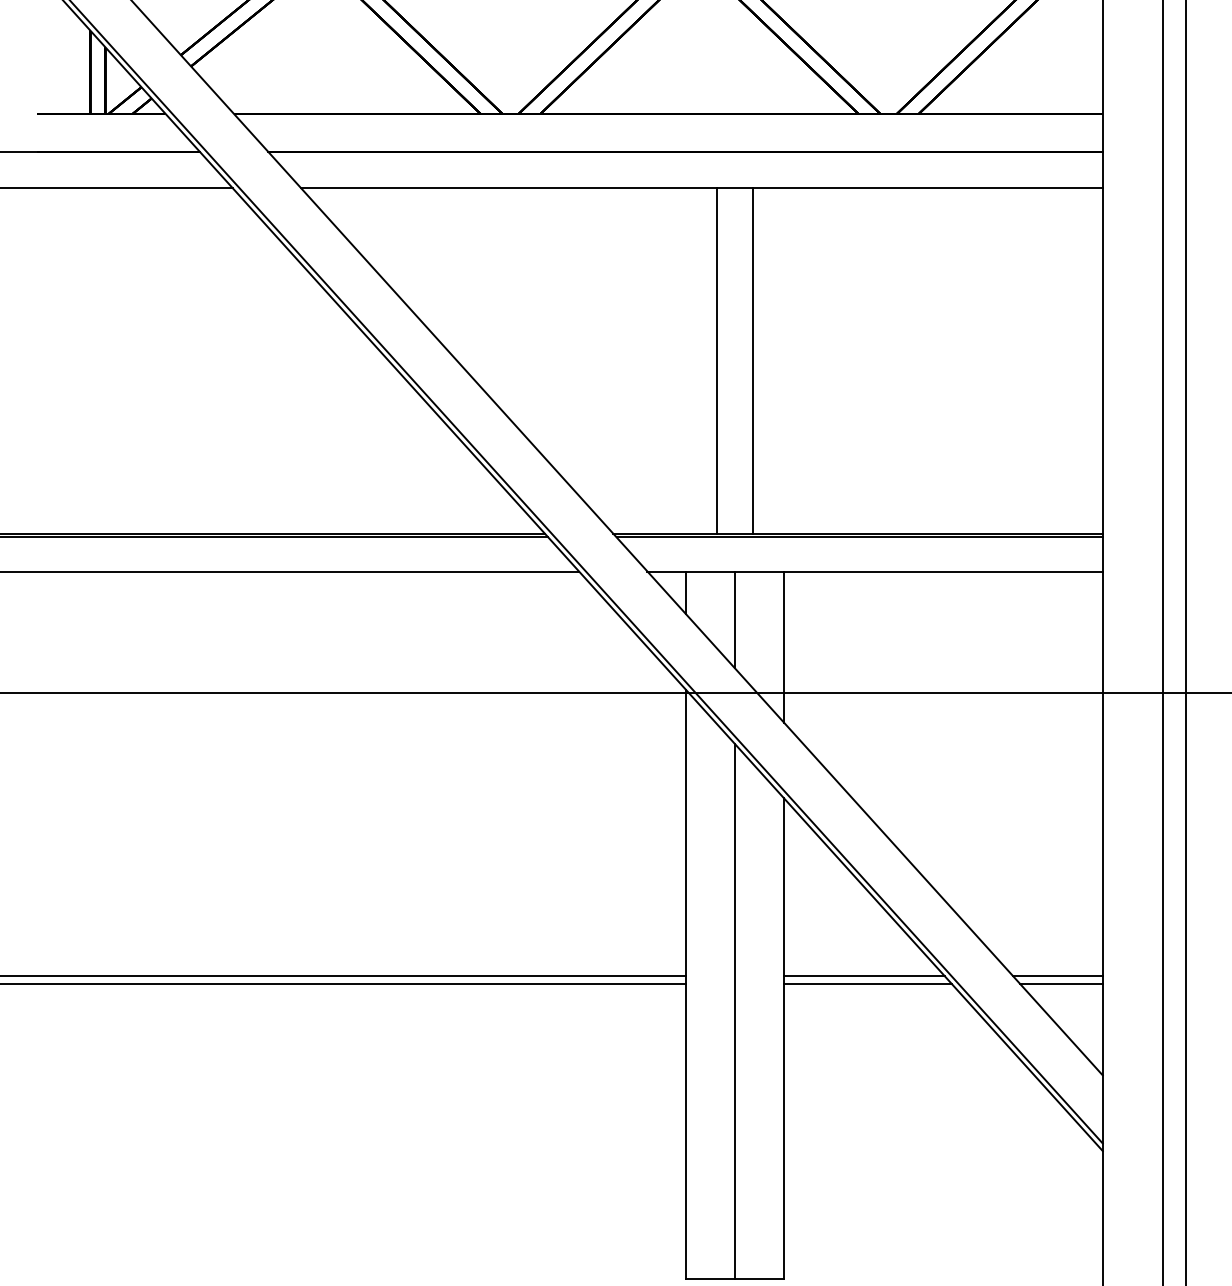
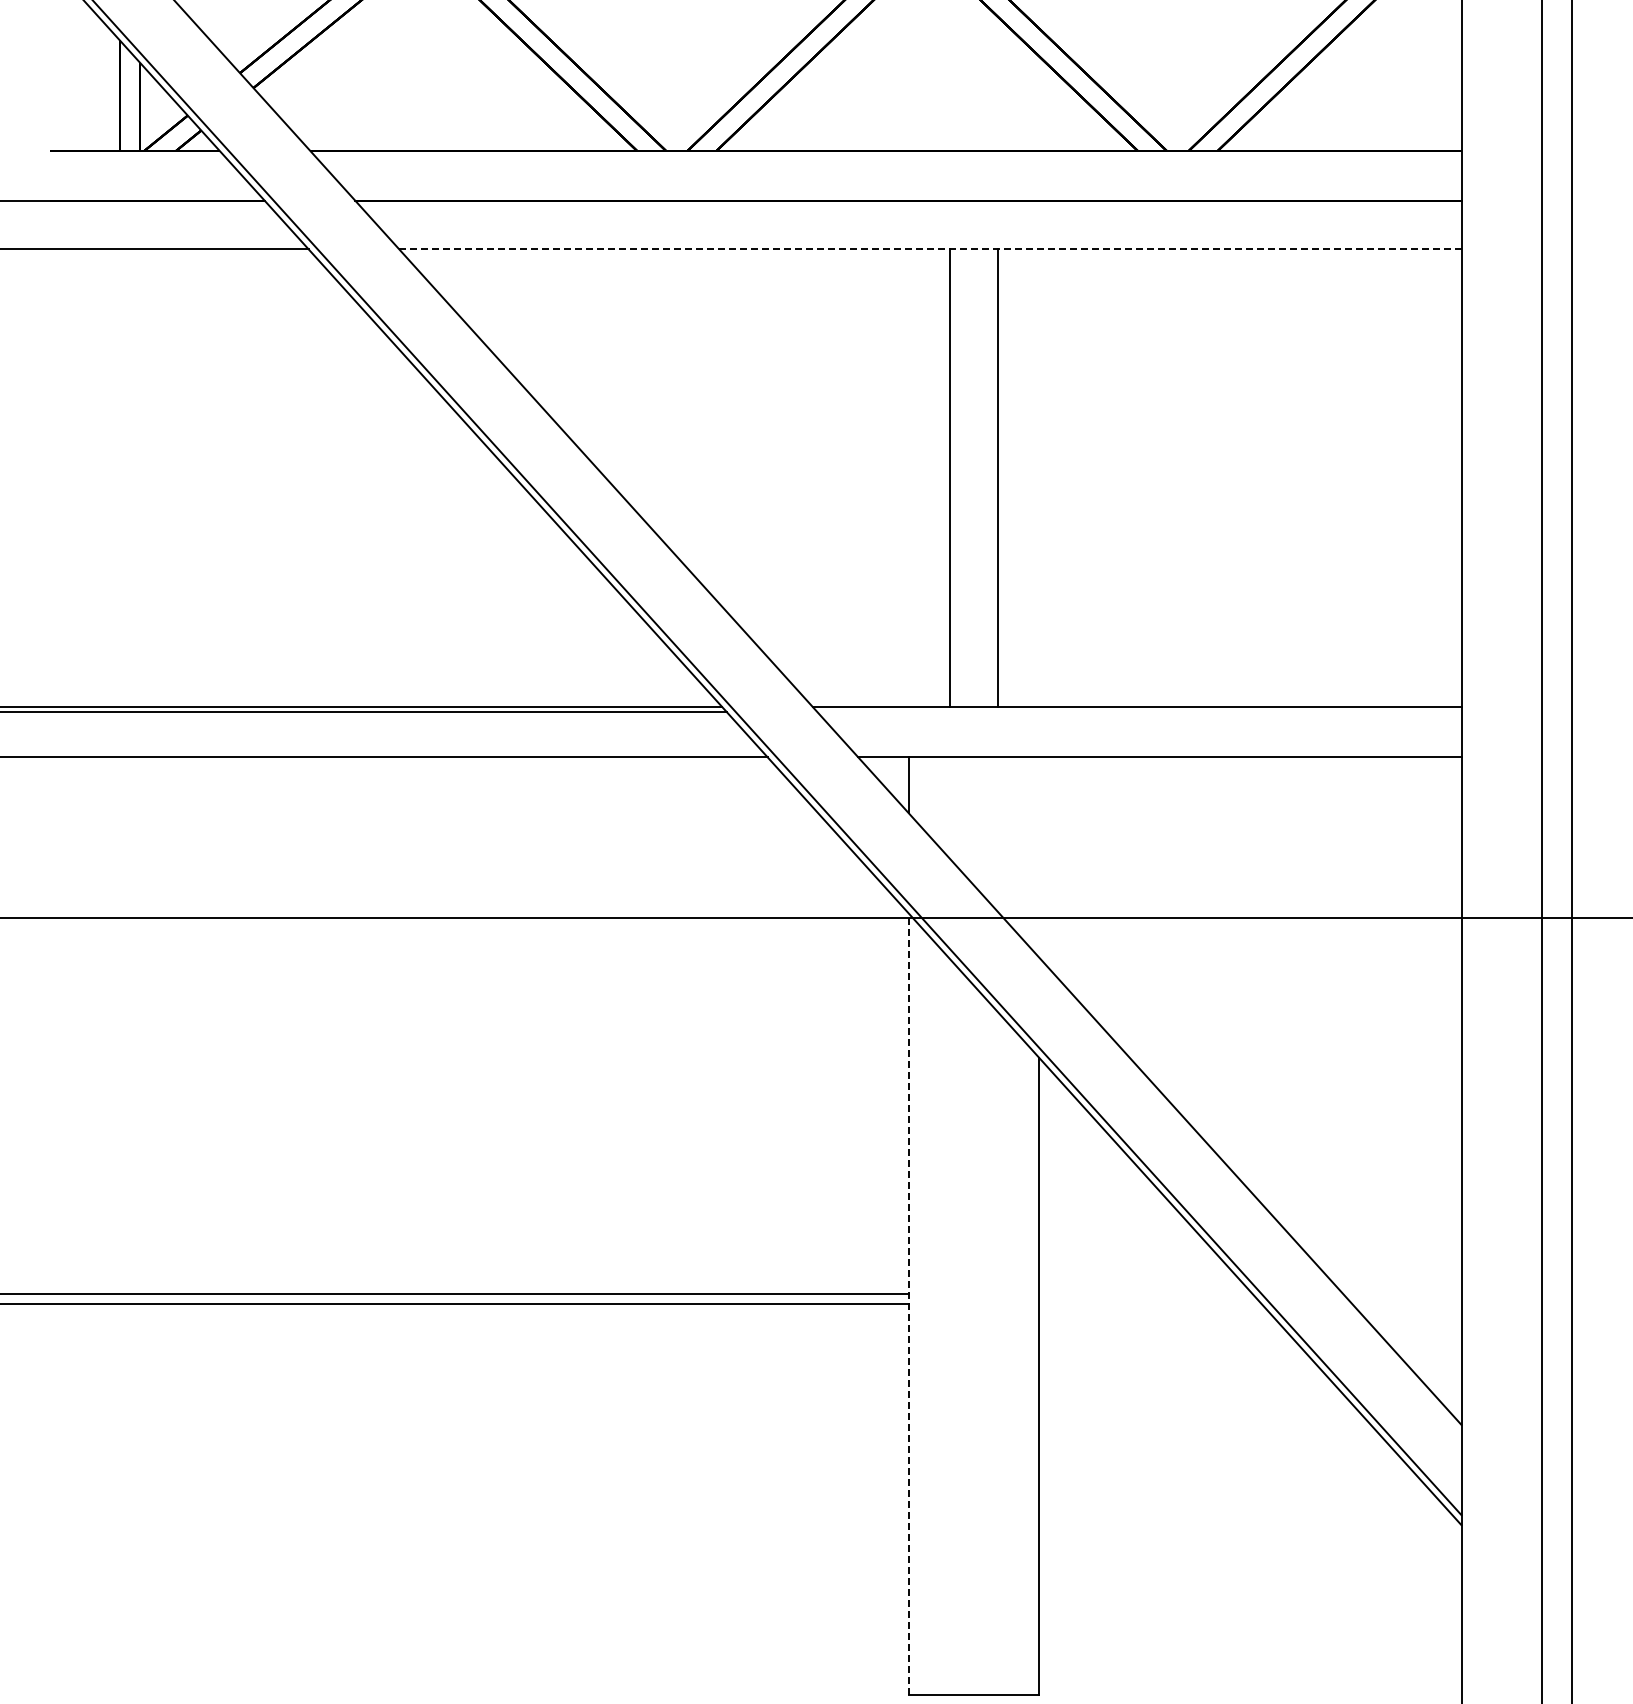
line: (701, 188) -> (929, 249), solid -> dashed
line: (859, 537) -> (1139, 712), removed
line: (735, 619) -> (974, 821), removed
line: (784, 647) -> (1039, 857), removed
line: (864, 976) -> (1145, 1293), removed
line: (1057, 976) -> (1401, 1293), removed
line: (685, 983) -> (908, 1303), solid -> dashed
line: (868, 983) -> (1150, 1303), removed
line: (1061, 983) -> (1406, 1303), removed
line: (735, 1010) -> (974, 1339), removed

